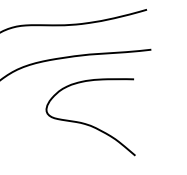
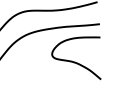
curve: (88, 122) -> (75, 61), moved

